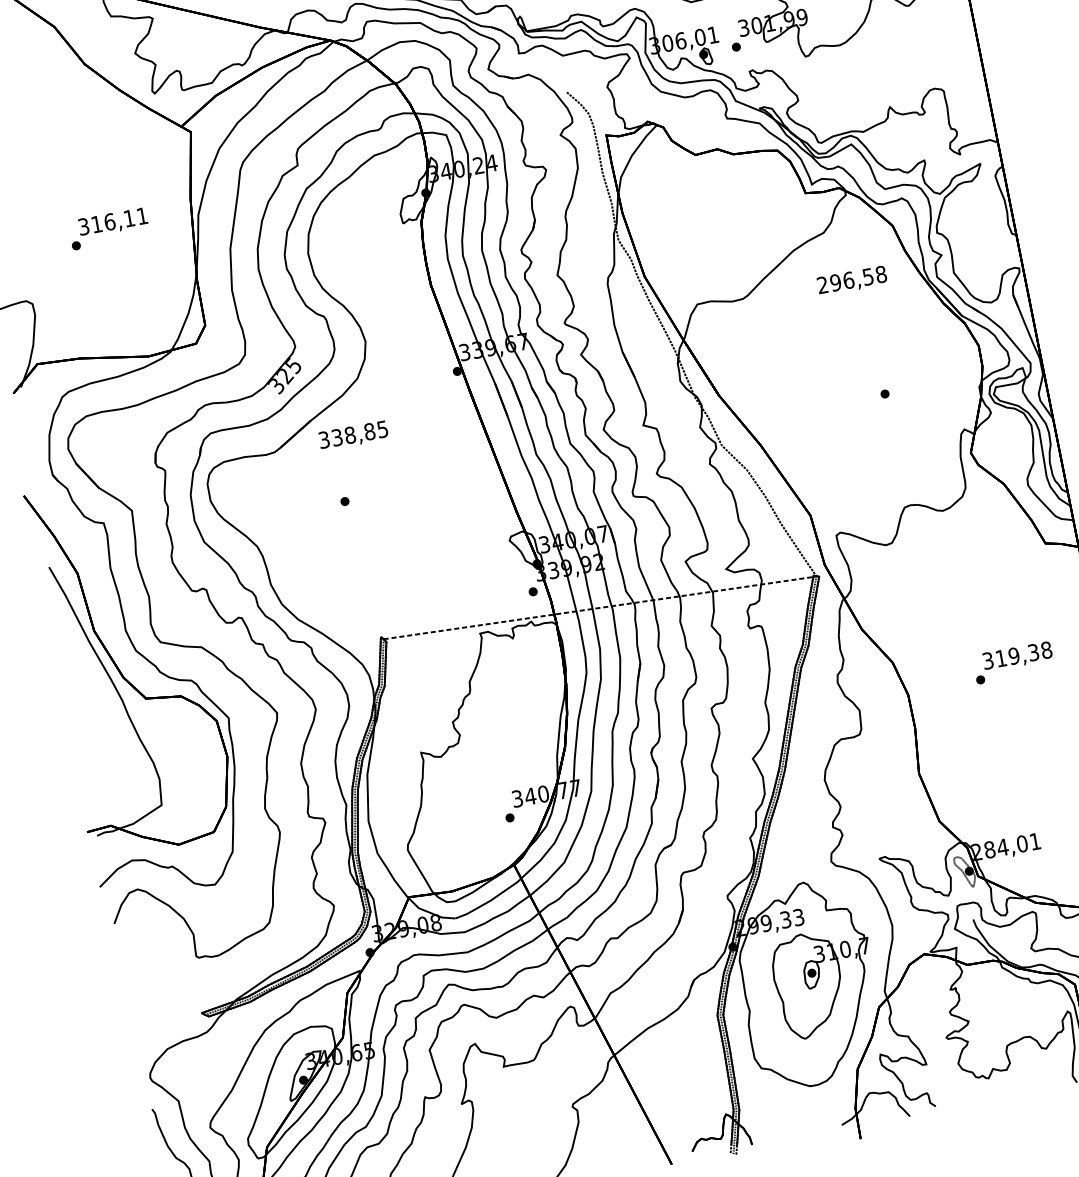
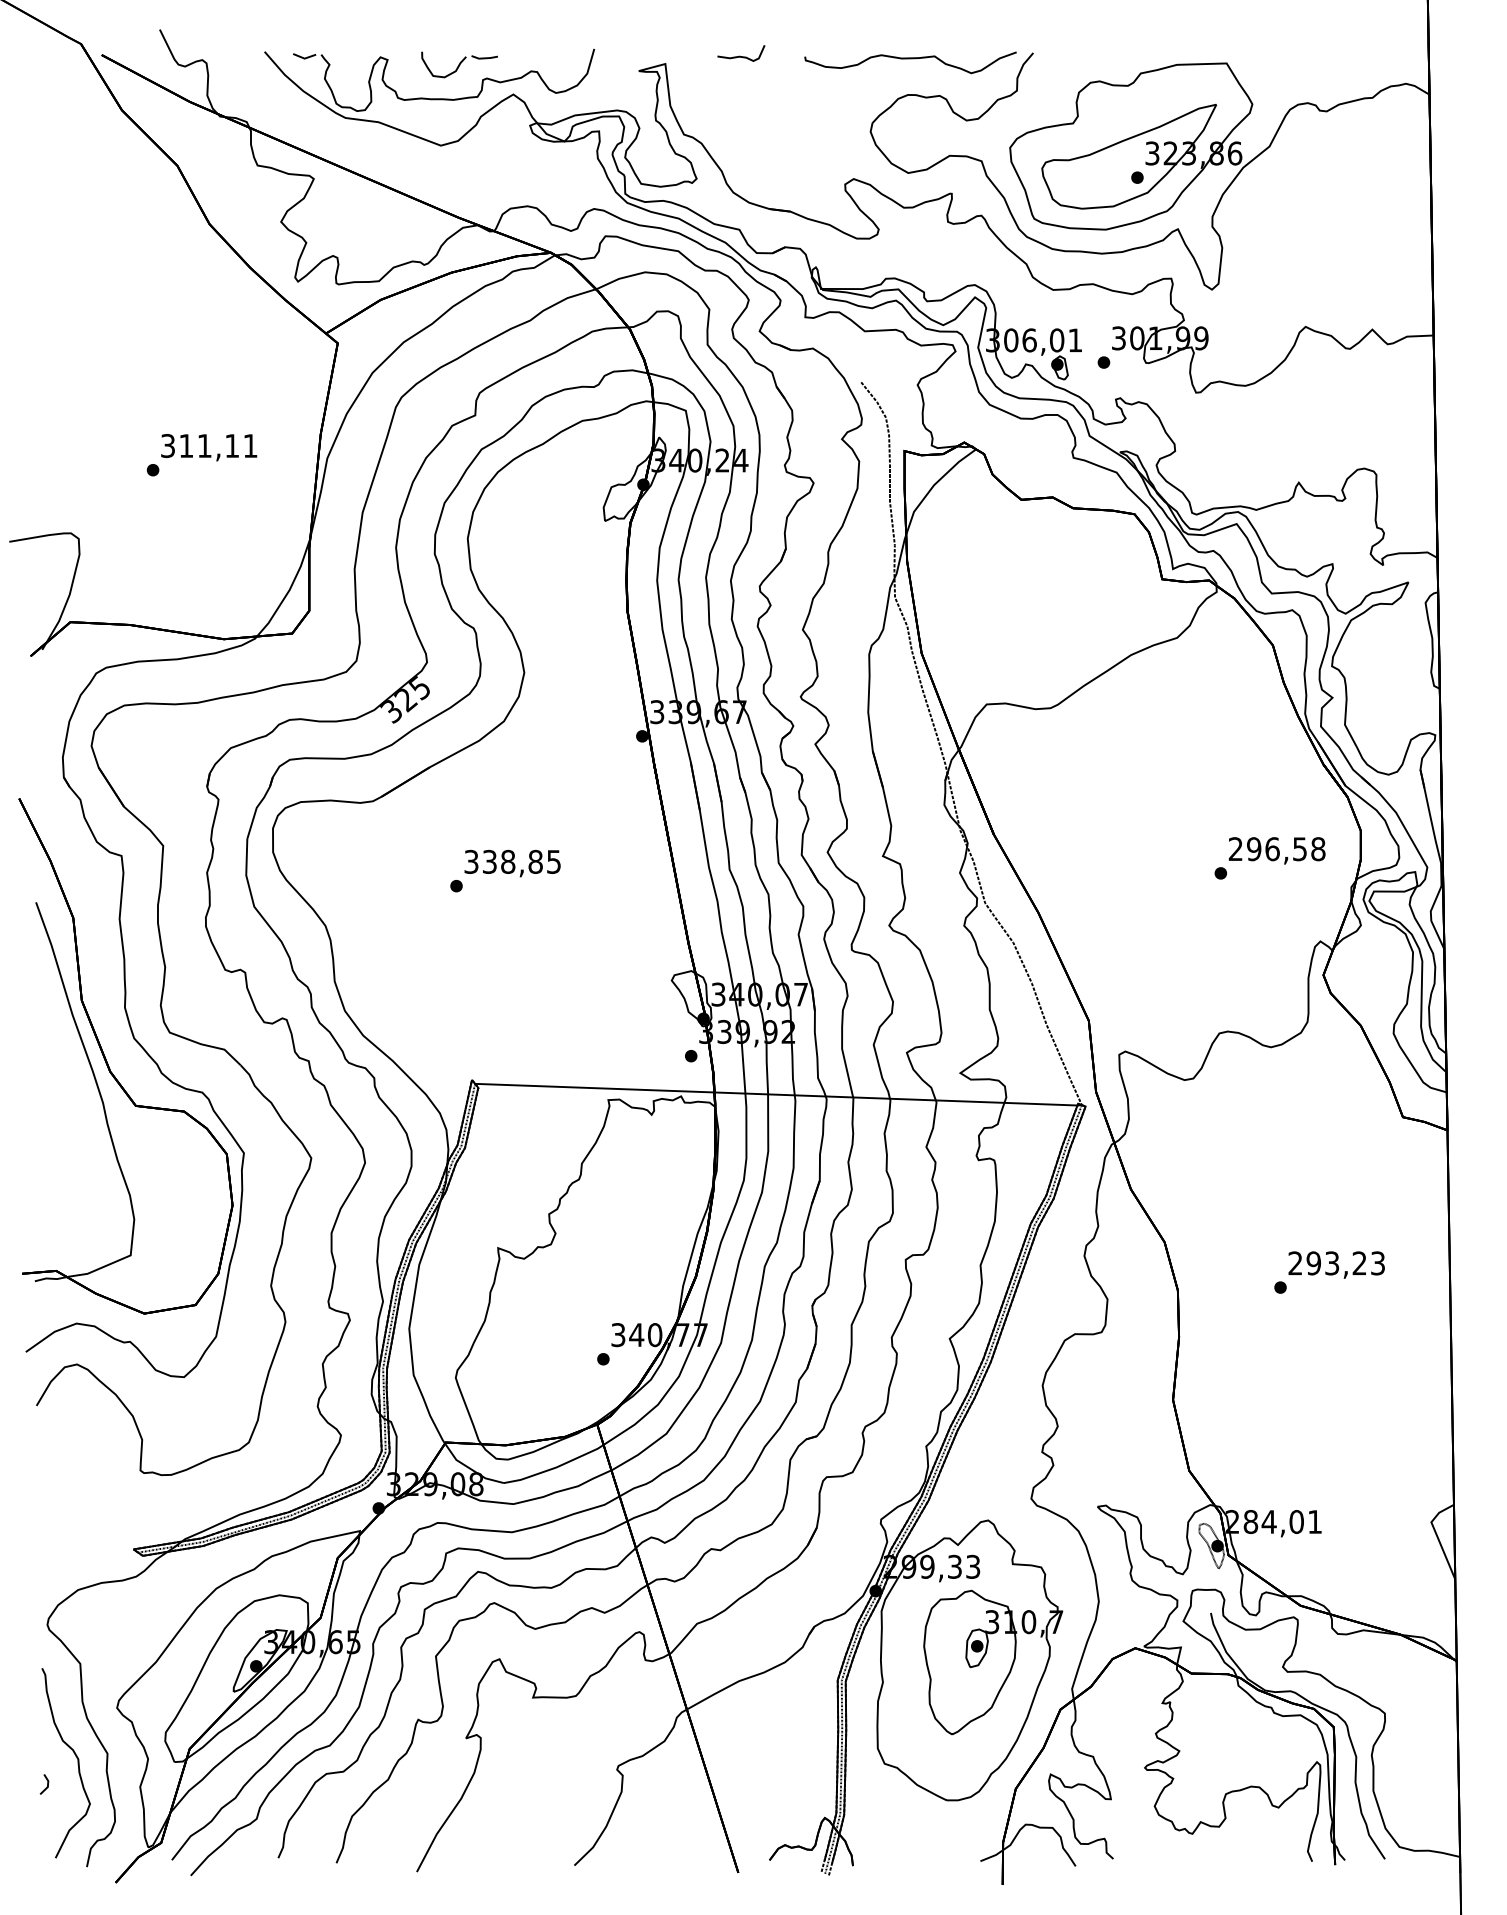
text: (109, 222) -> (204, 446), 316,11 -> 311,11
text: (851, 280) -> (1276, 850), moved
text: (353, 435) -> (512, 863), moved
line: (598, 607) -> (776, 1094), dashed -> solid
text: (1017, 655) -> (1336, 1263), 319,38 -> 293,23

